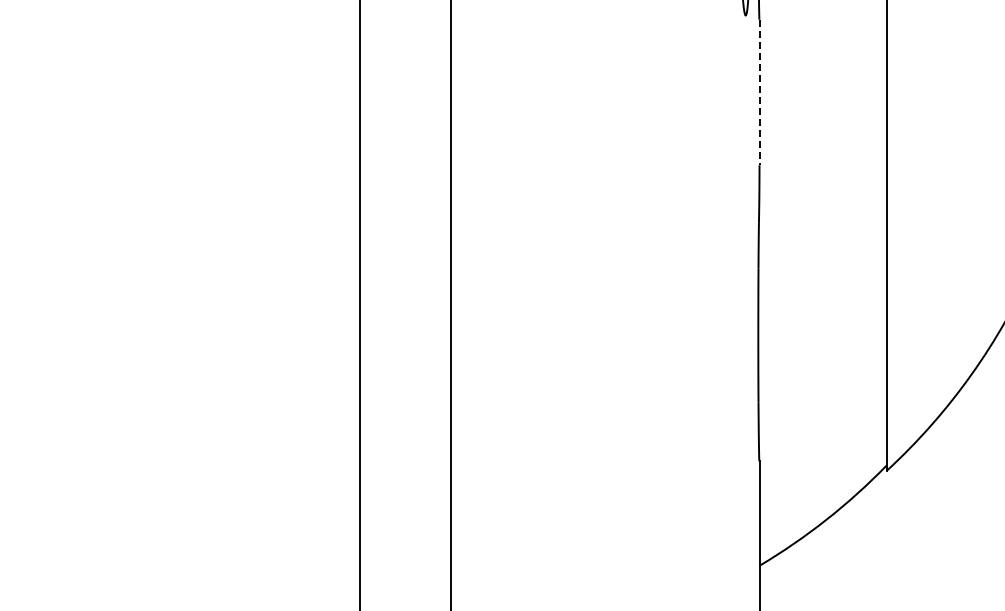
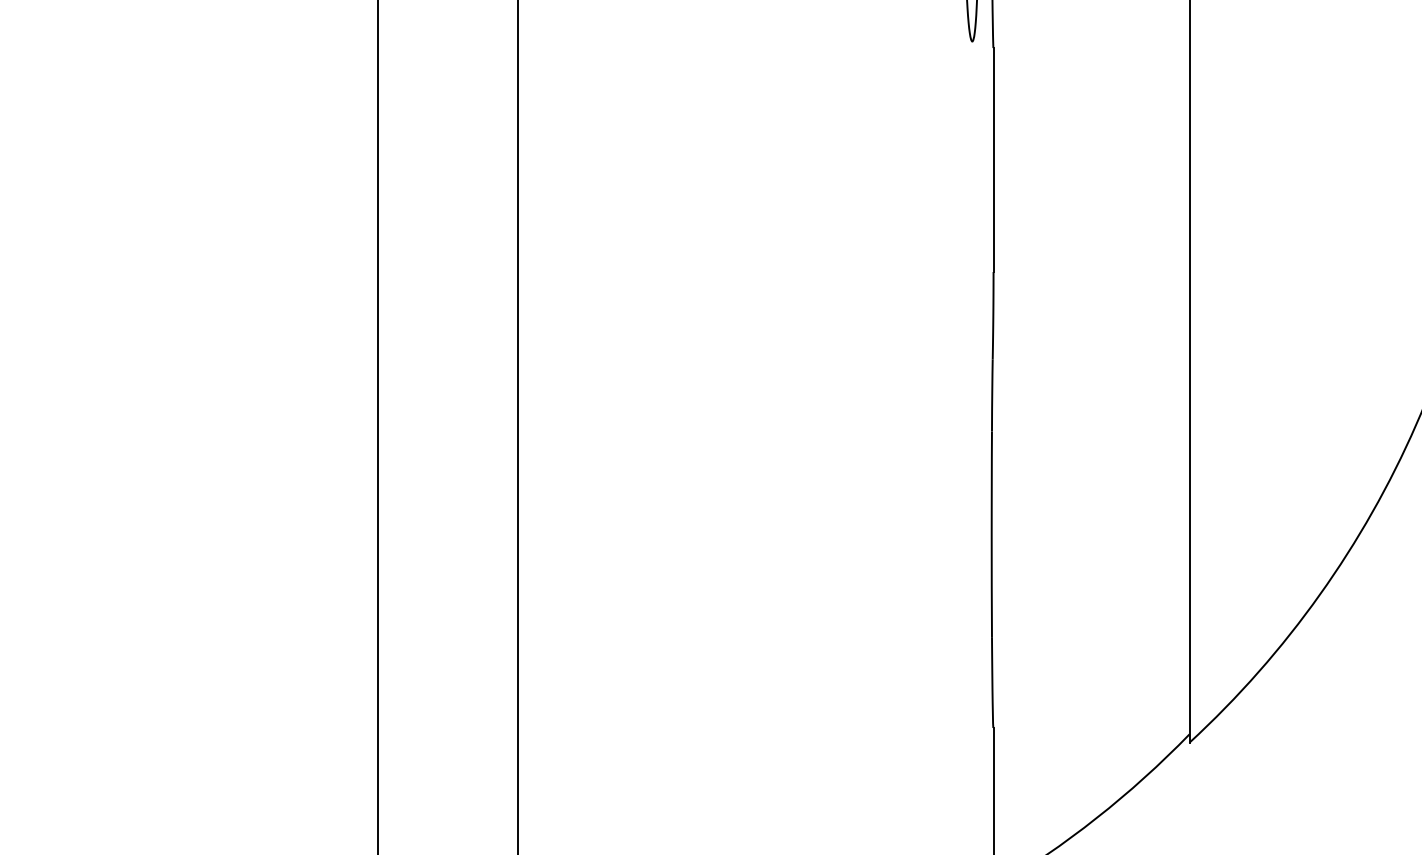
line: (759, 92) -> (993, 160), dashed -> solid

